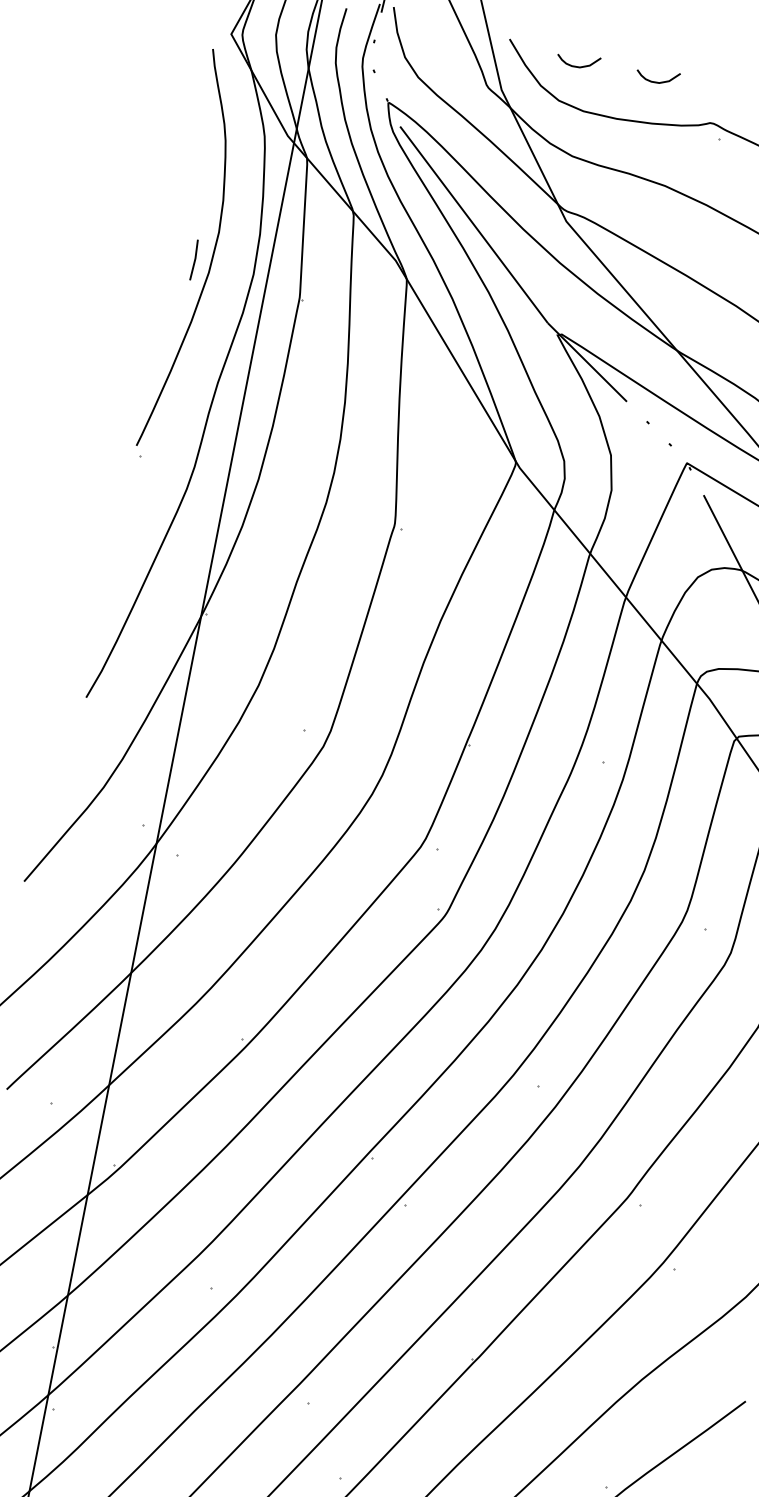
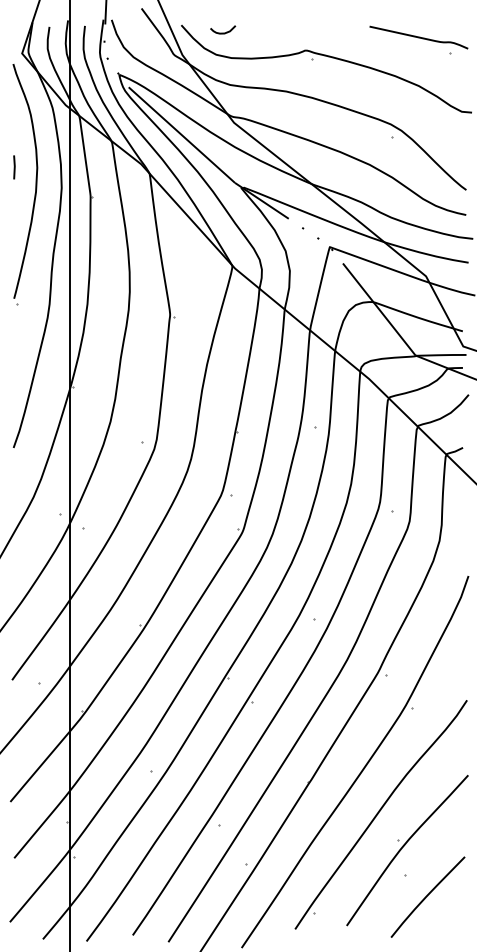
curve: (657, 80) -> (270, 32), removed
line: (194, 260) -> (14, 167), moved

